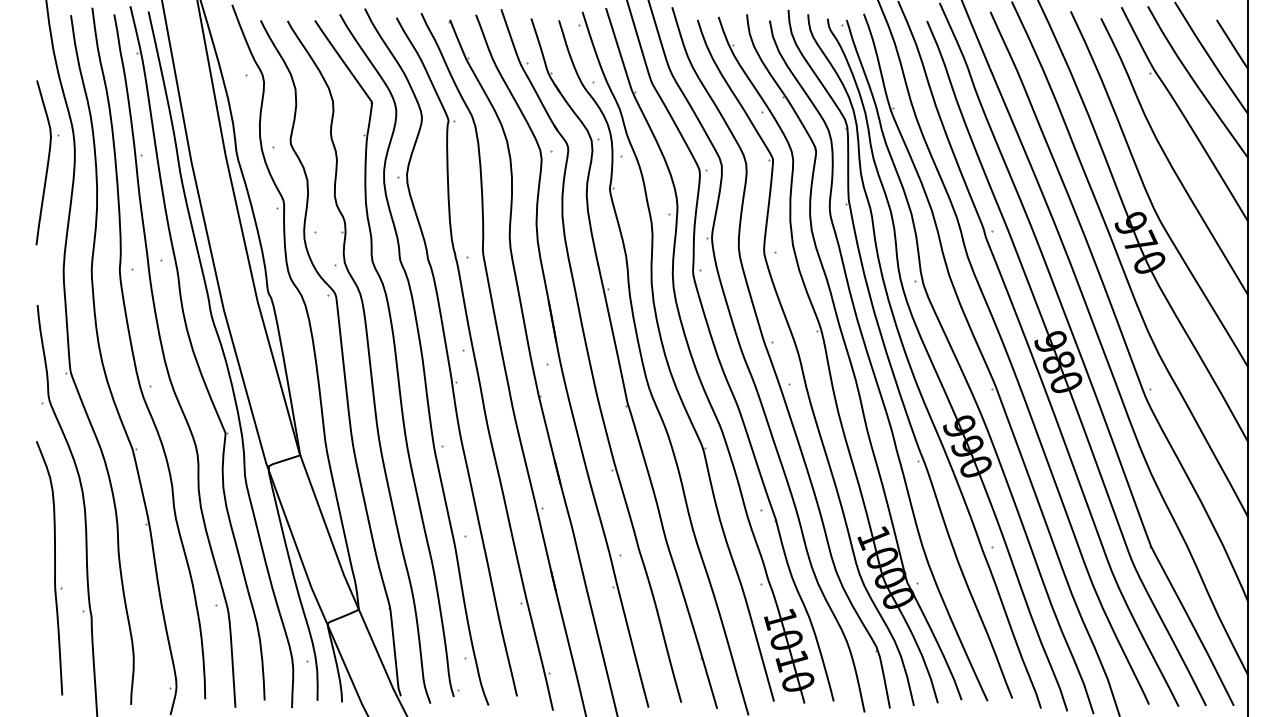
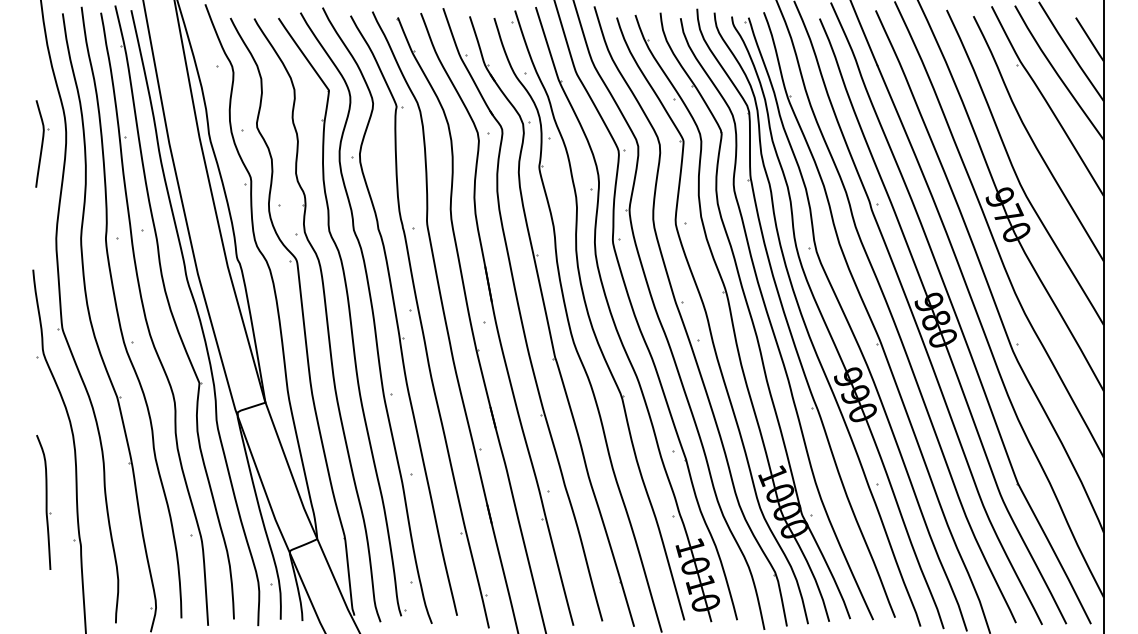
part: (46, 162) -> (41, 143), size x0.6
part: (49, 568) -> (43, 502), size x0.6

